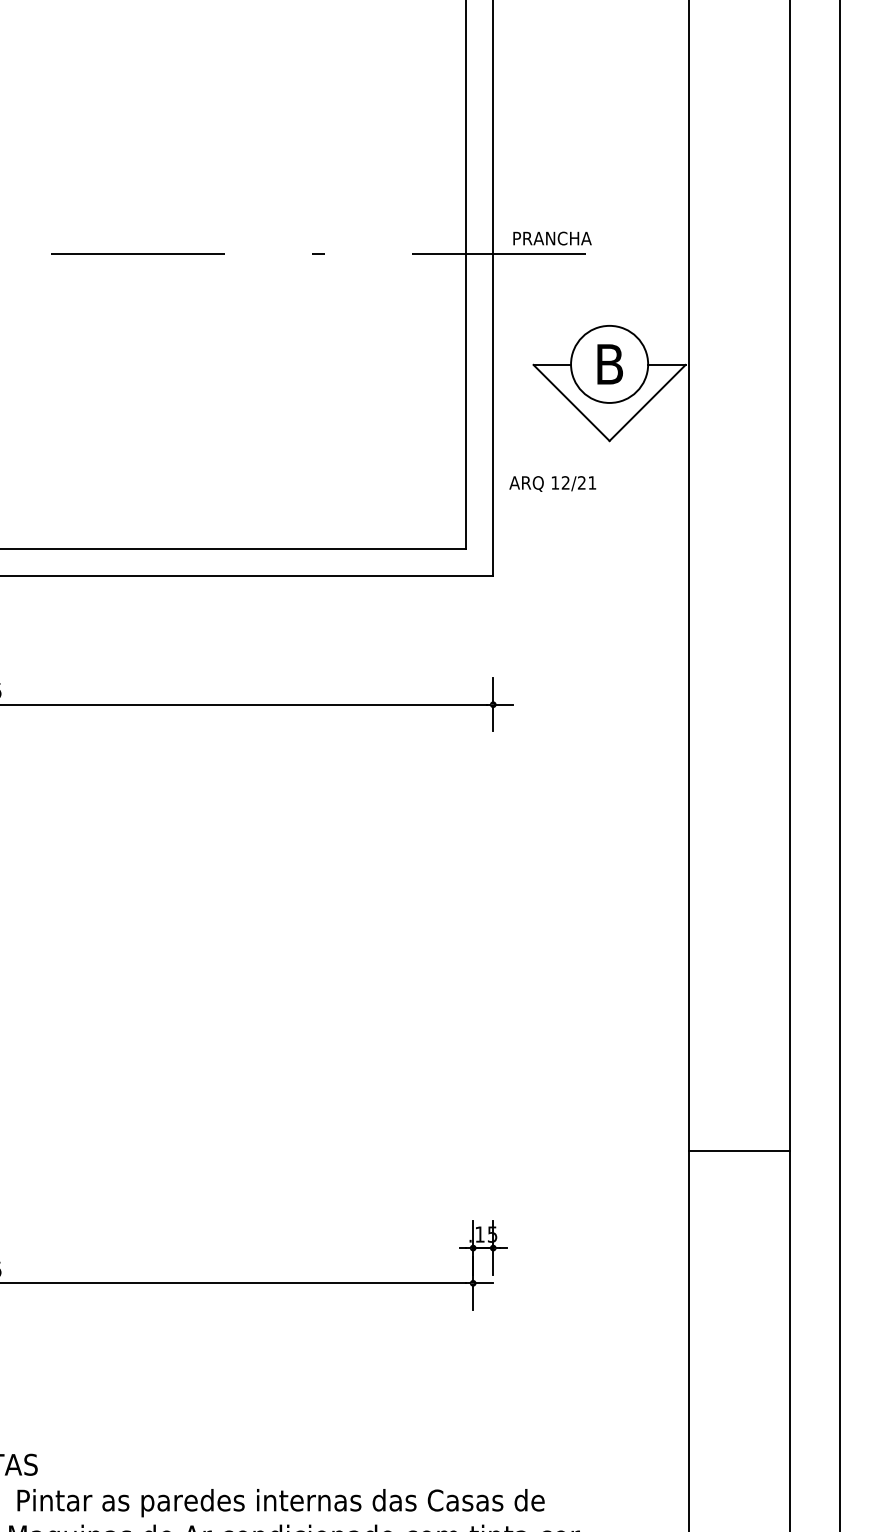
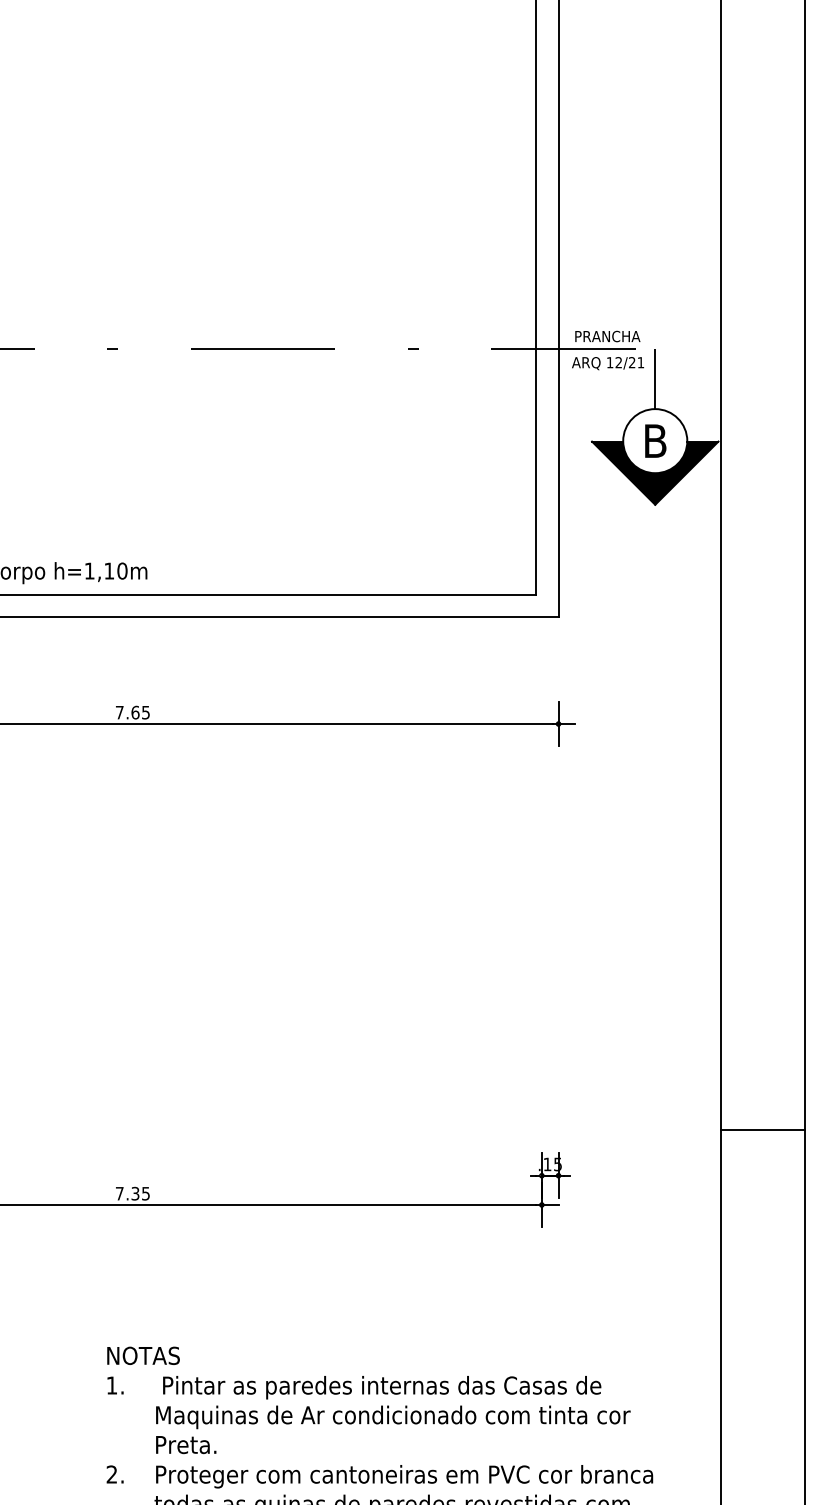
line: (609, 290) -> (655, 379), added
fill: (609, 402) -> (655, 472), added
text: (552, 483) -> (607, 363), moved
line: (738, 1150) -> (762, 1129), moved

